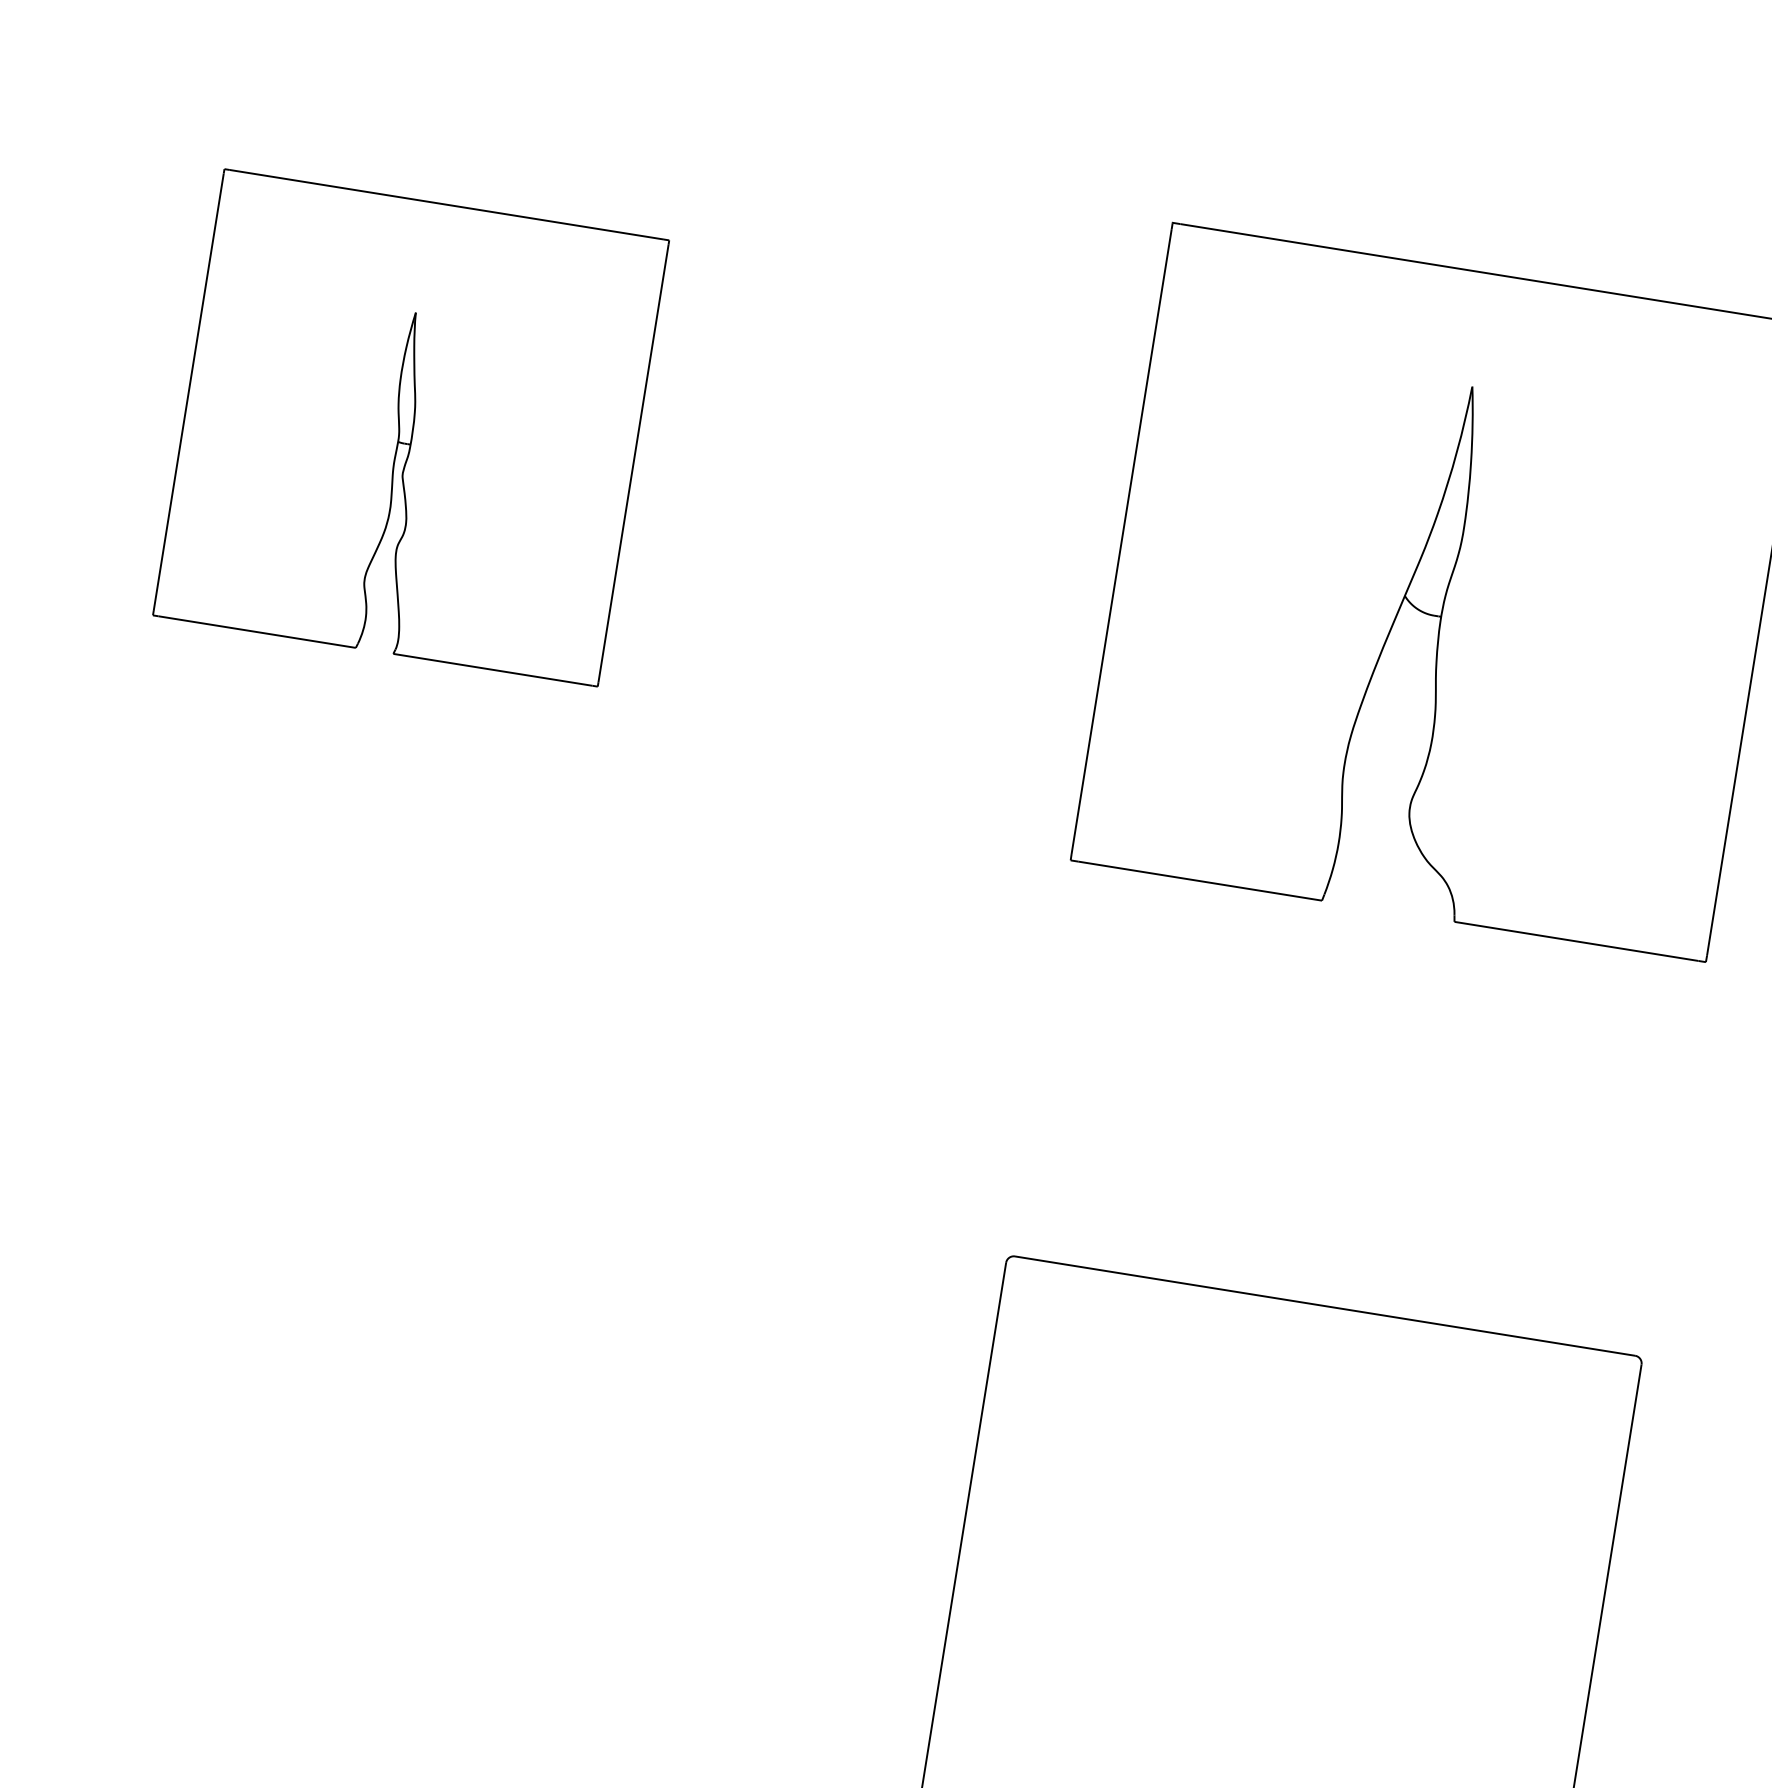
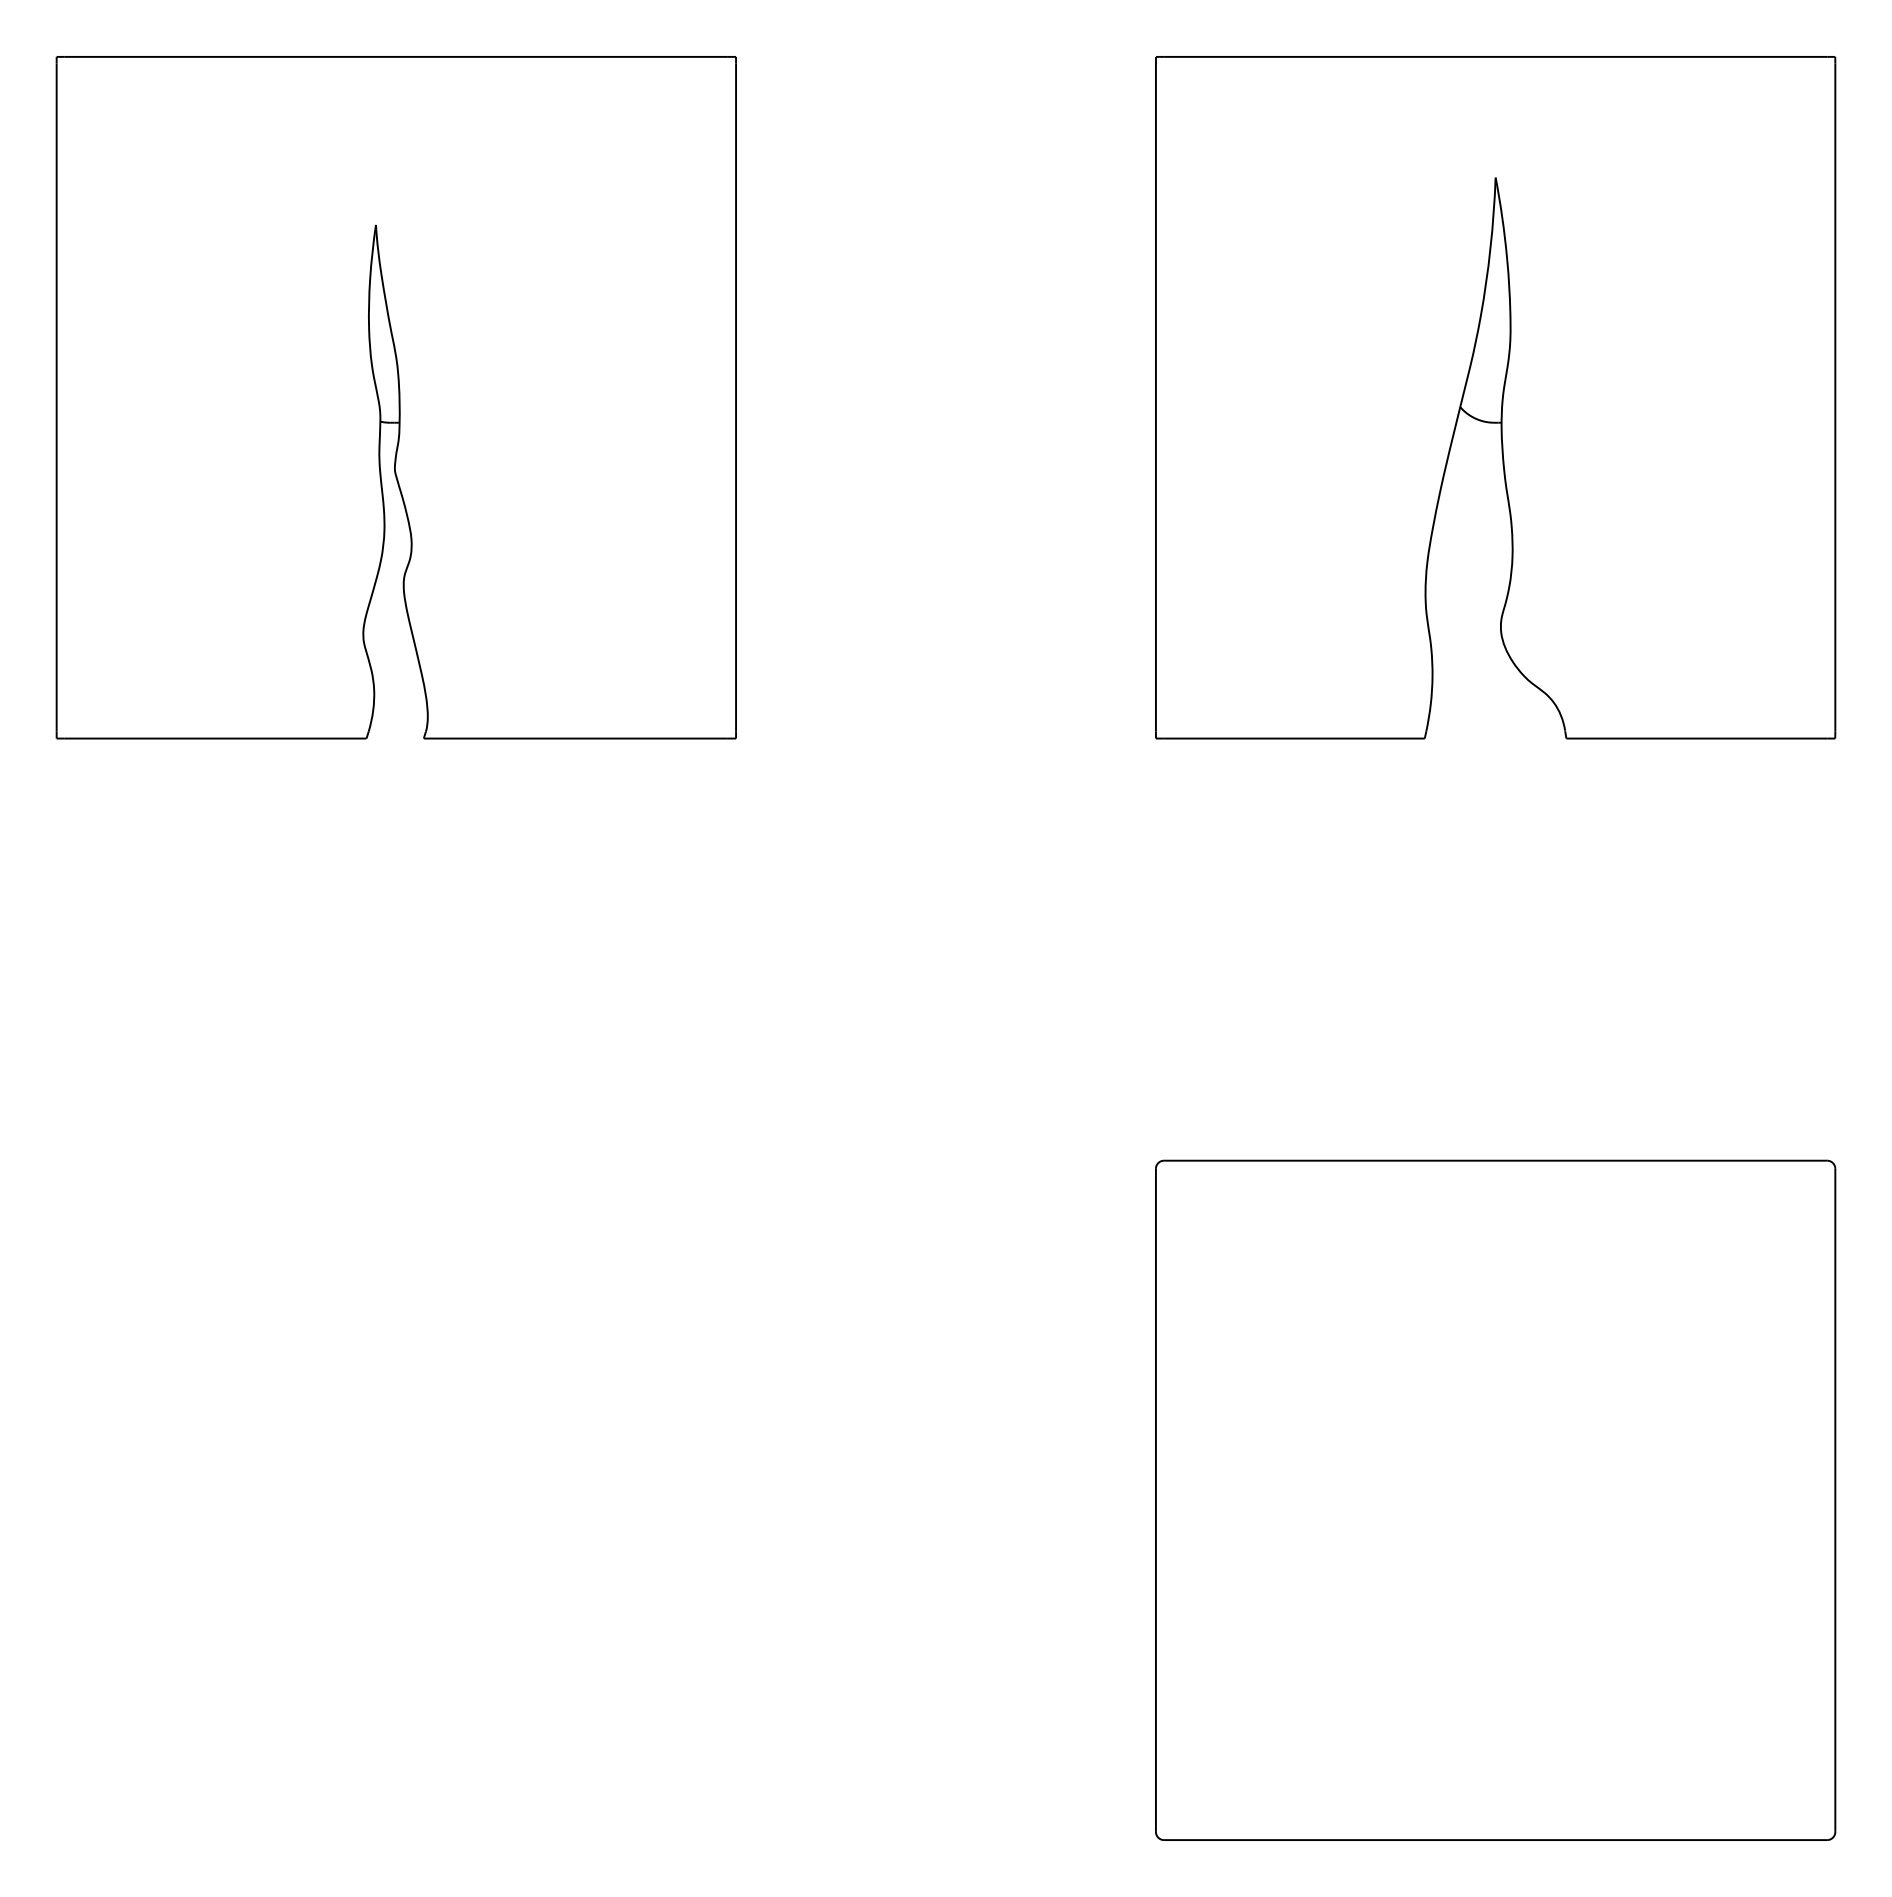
part: (410, 427) -> (395, 397), size x1.43

